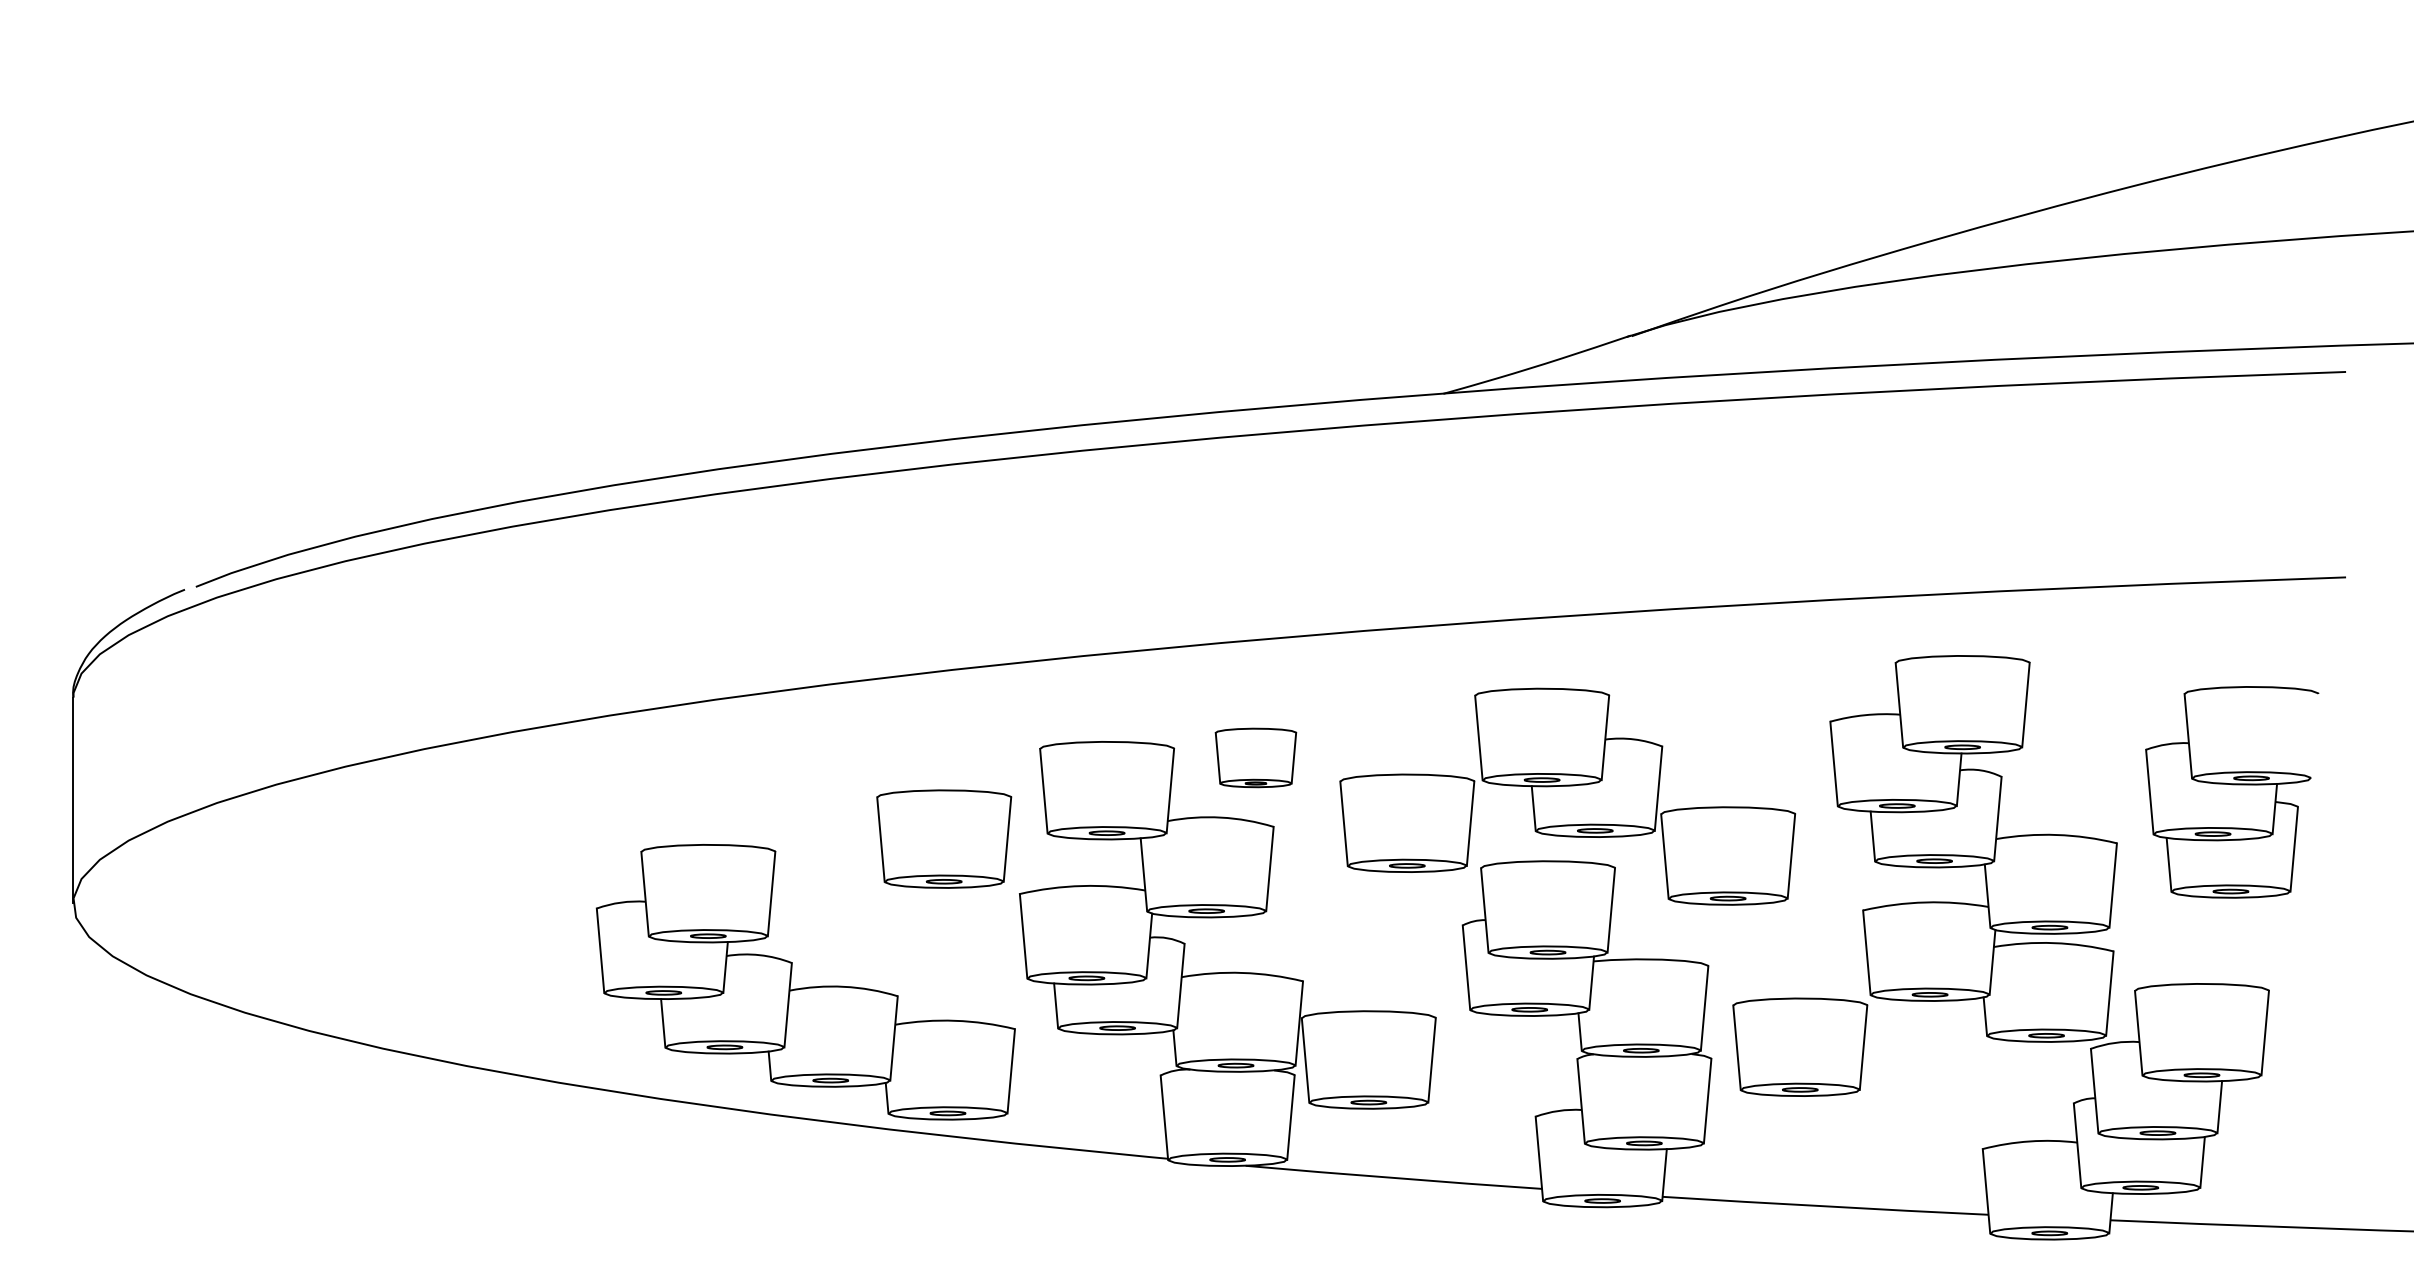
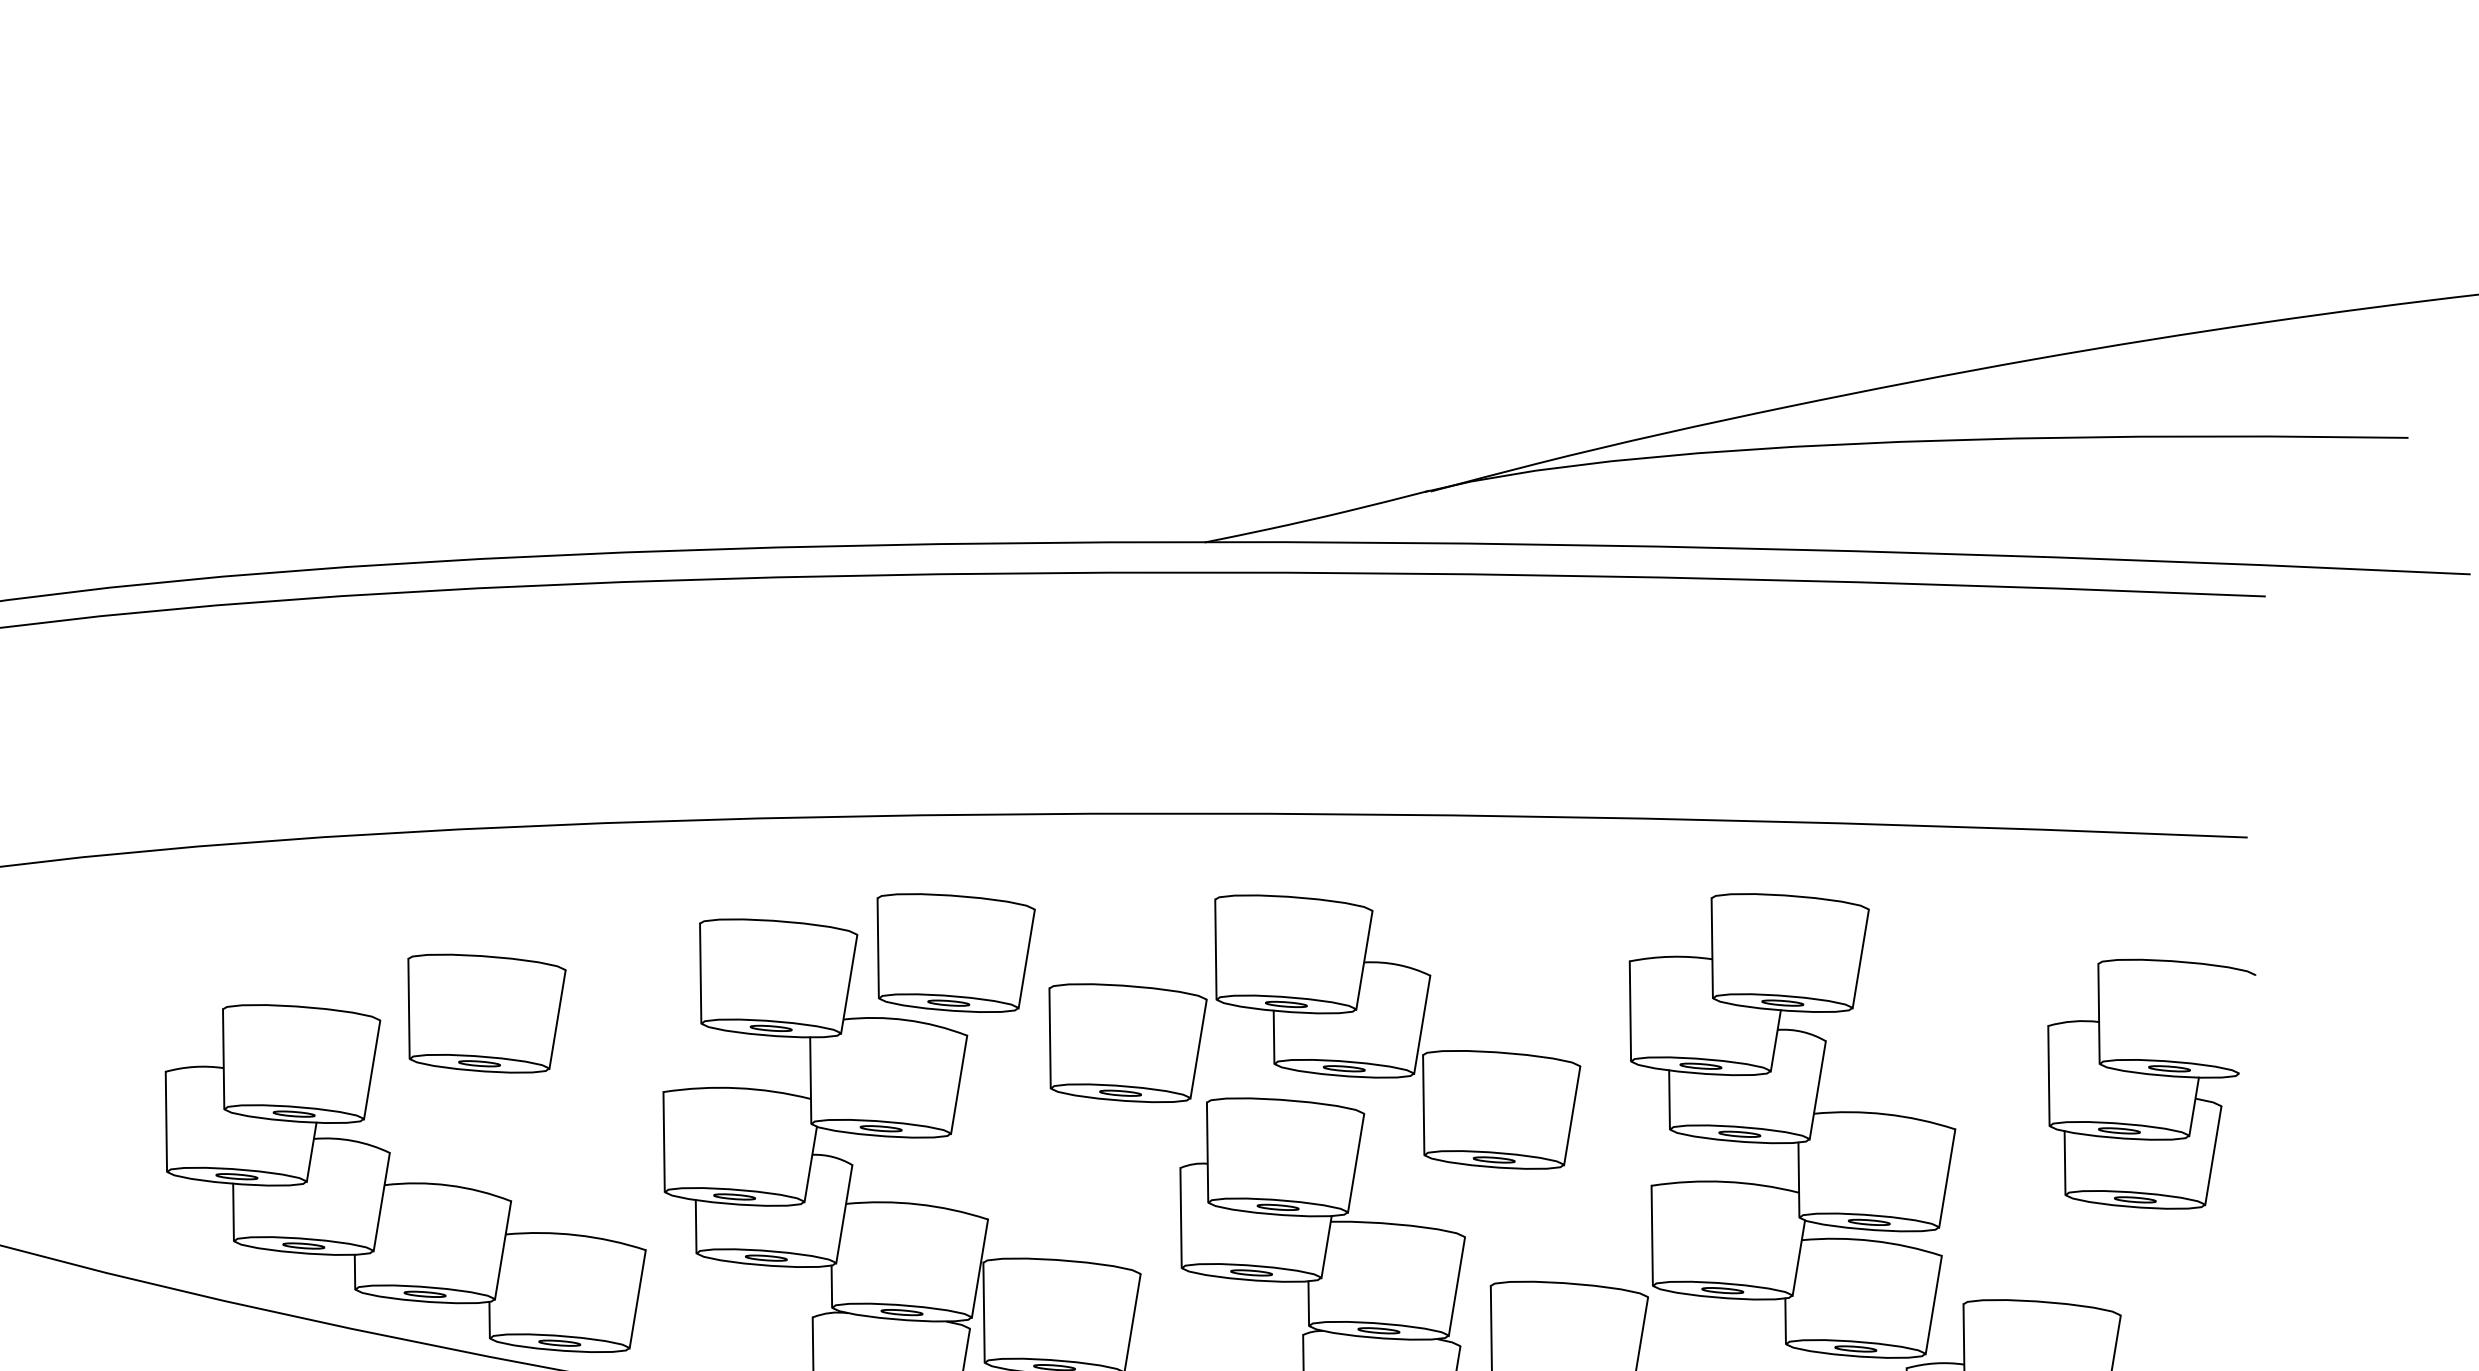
part: (1255, 757) -> (952, 952), size x1.67
part: (2232, 792) -> (2145, 1083), moved
part: (944, 838) -> (483, 1013), moved

